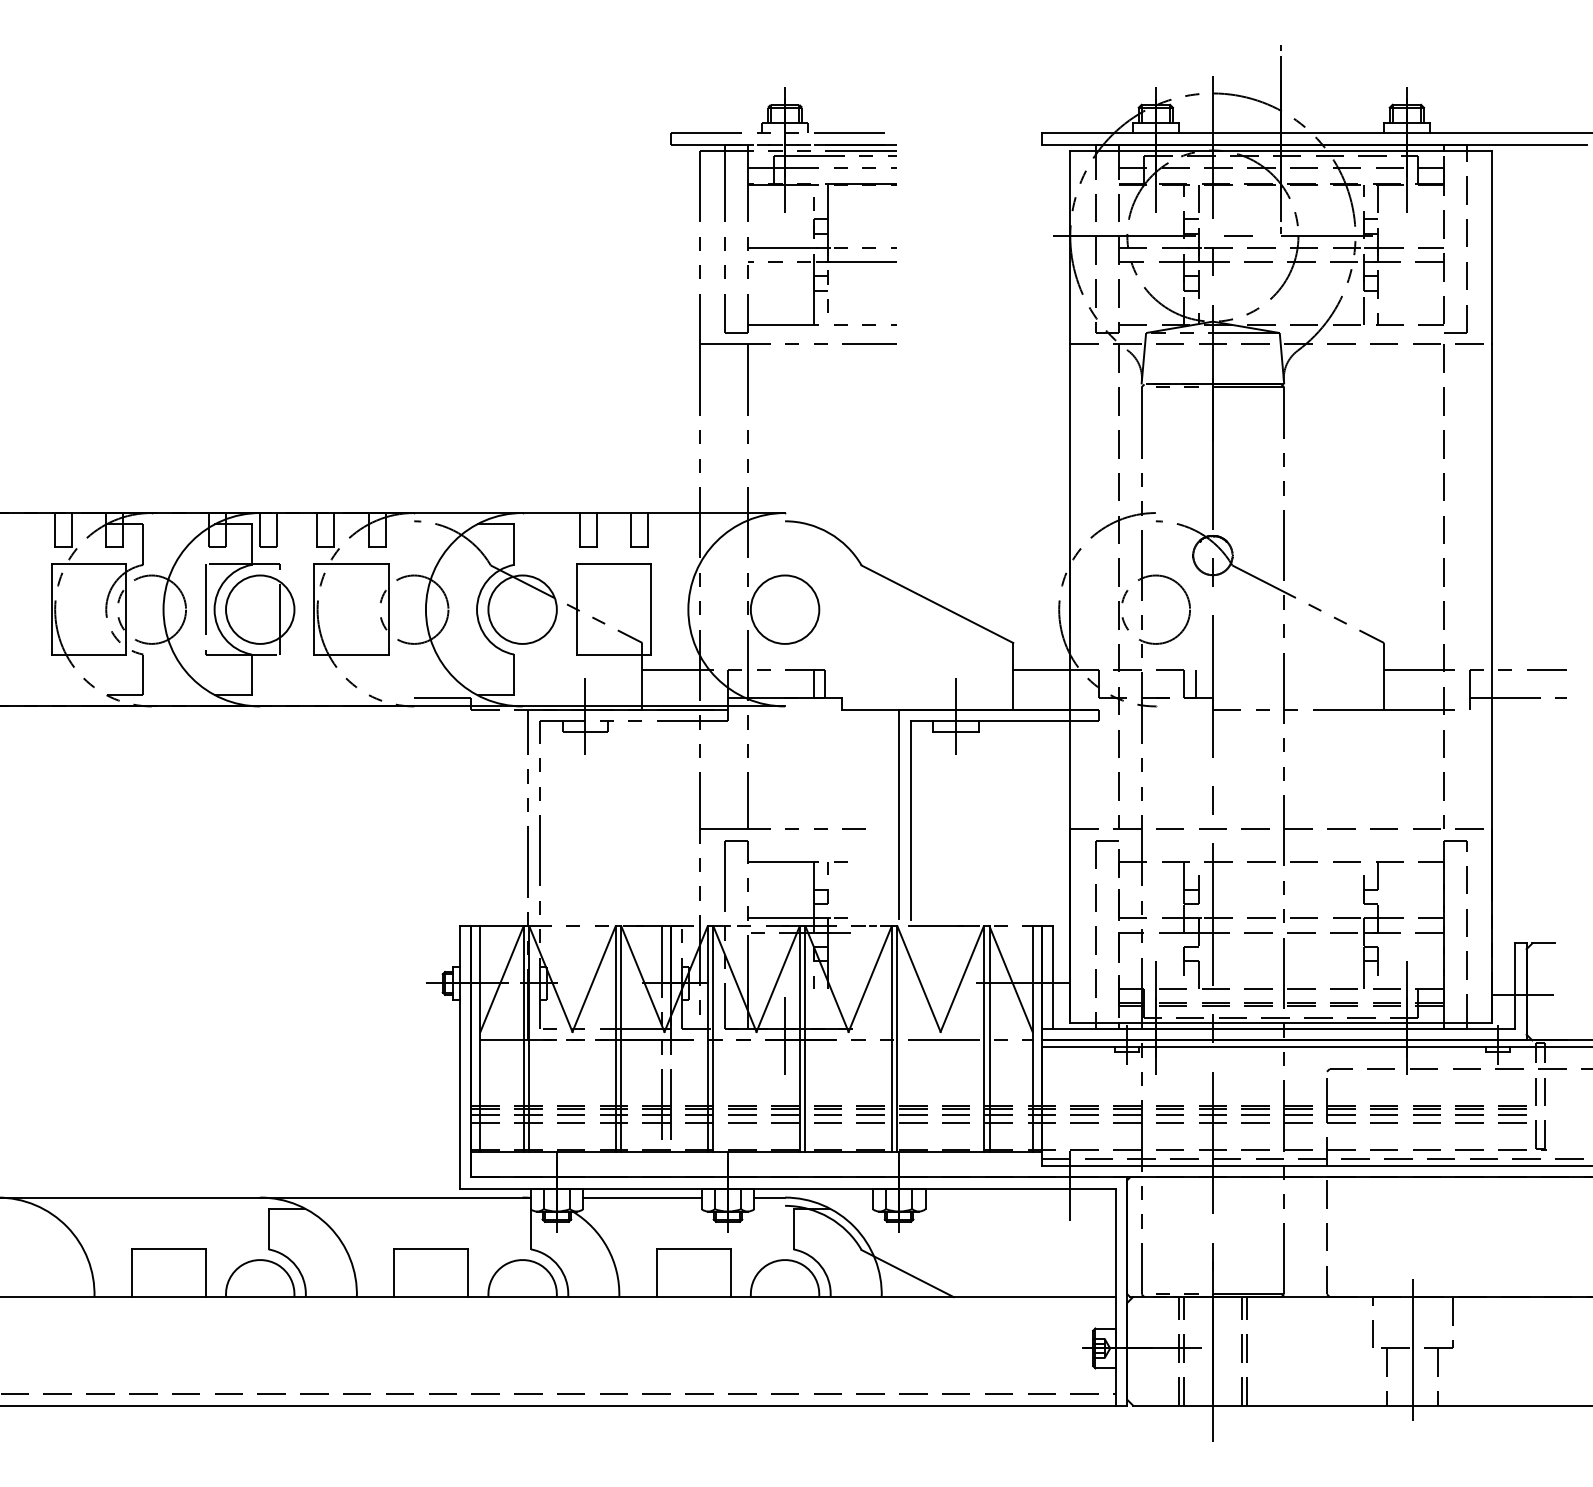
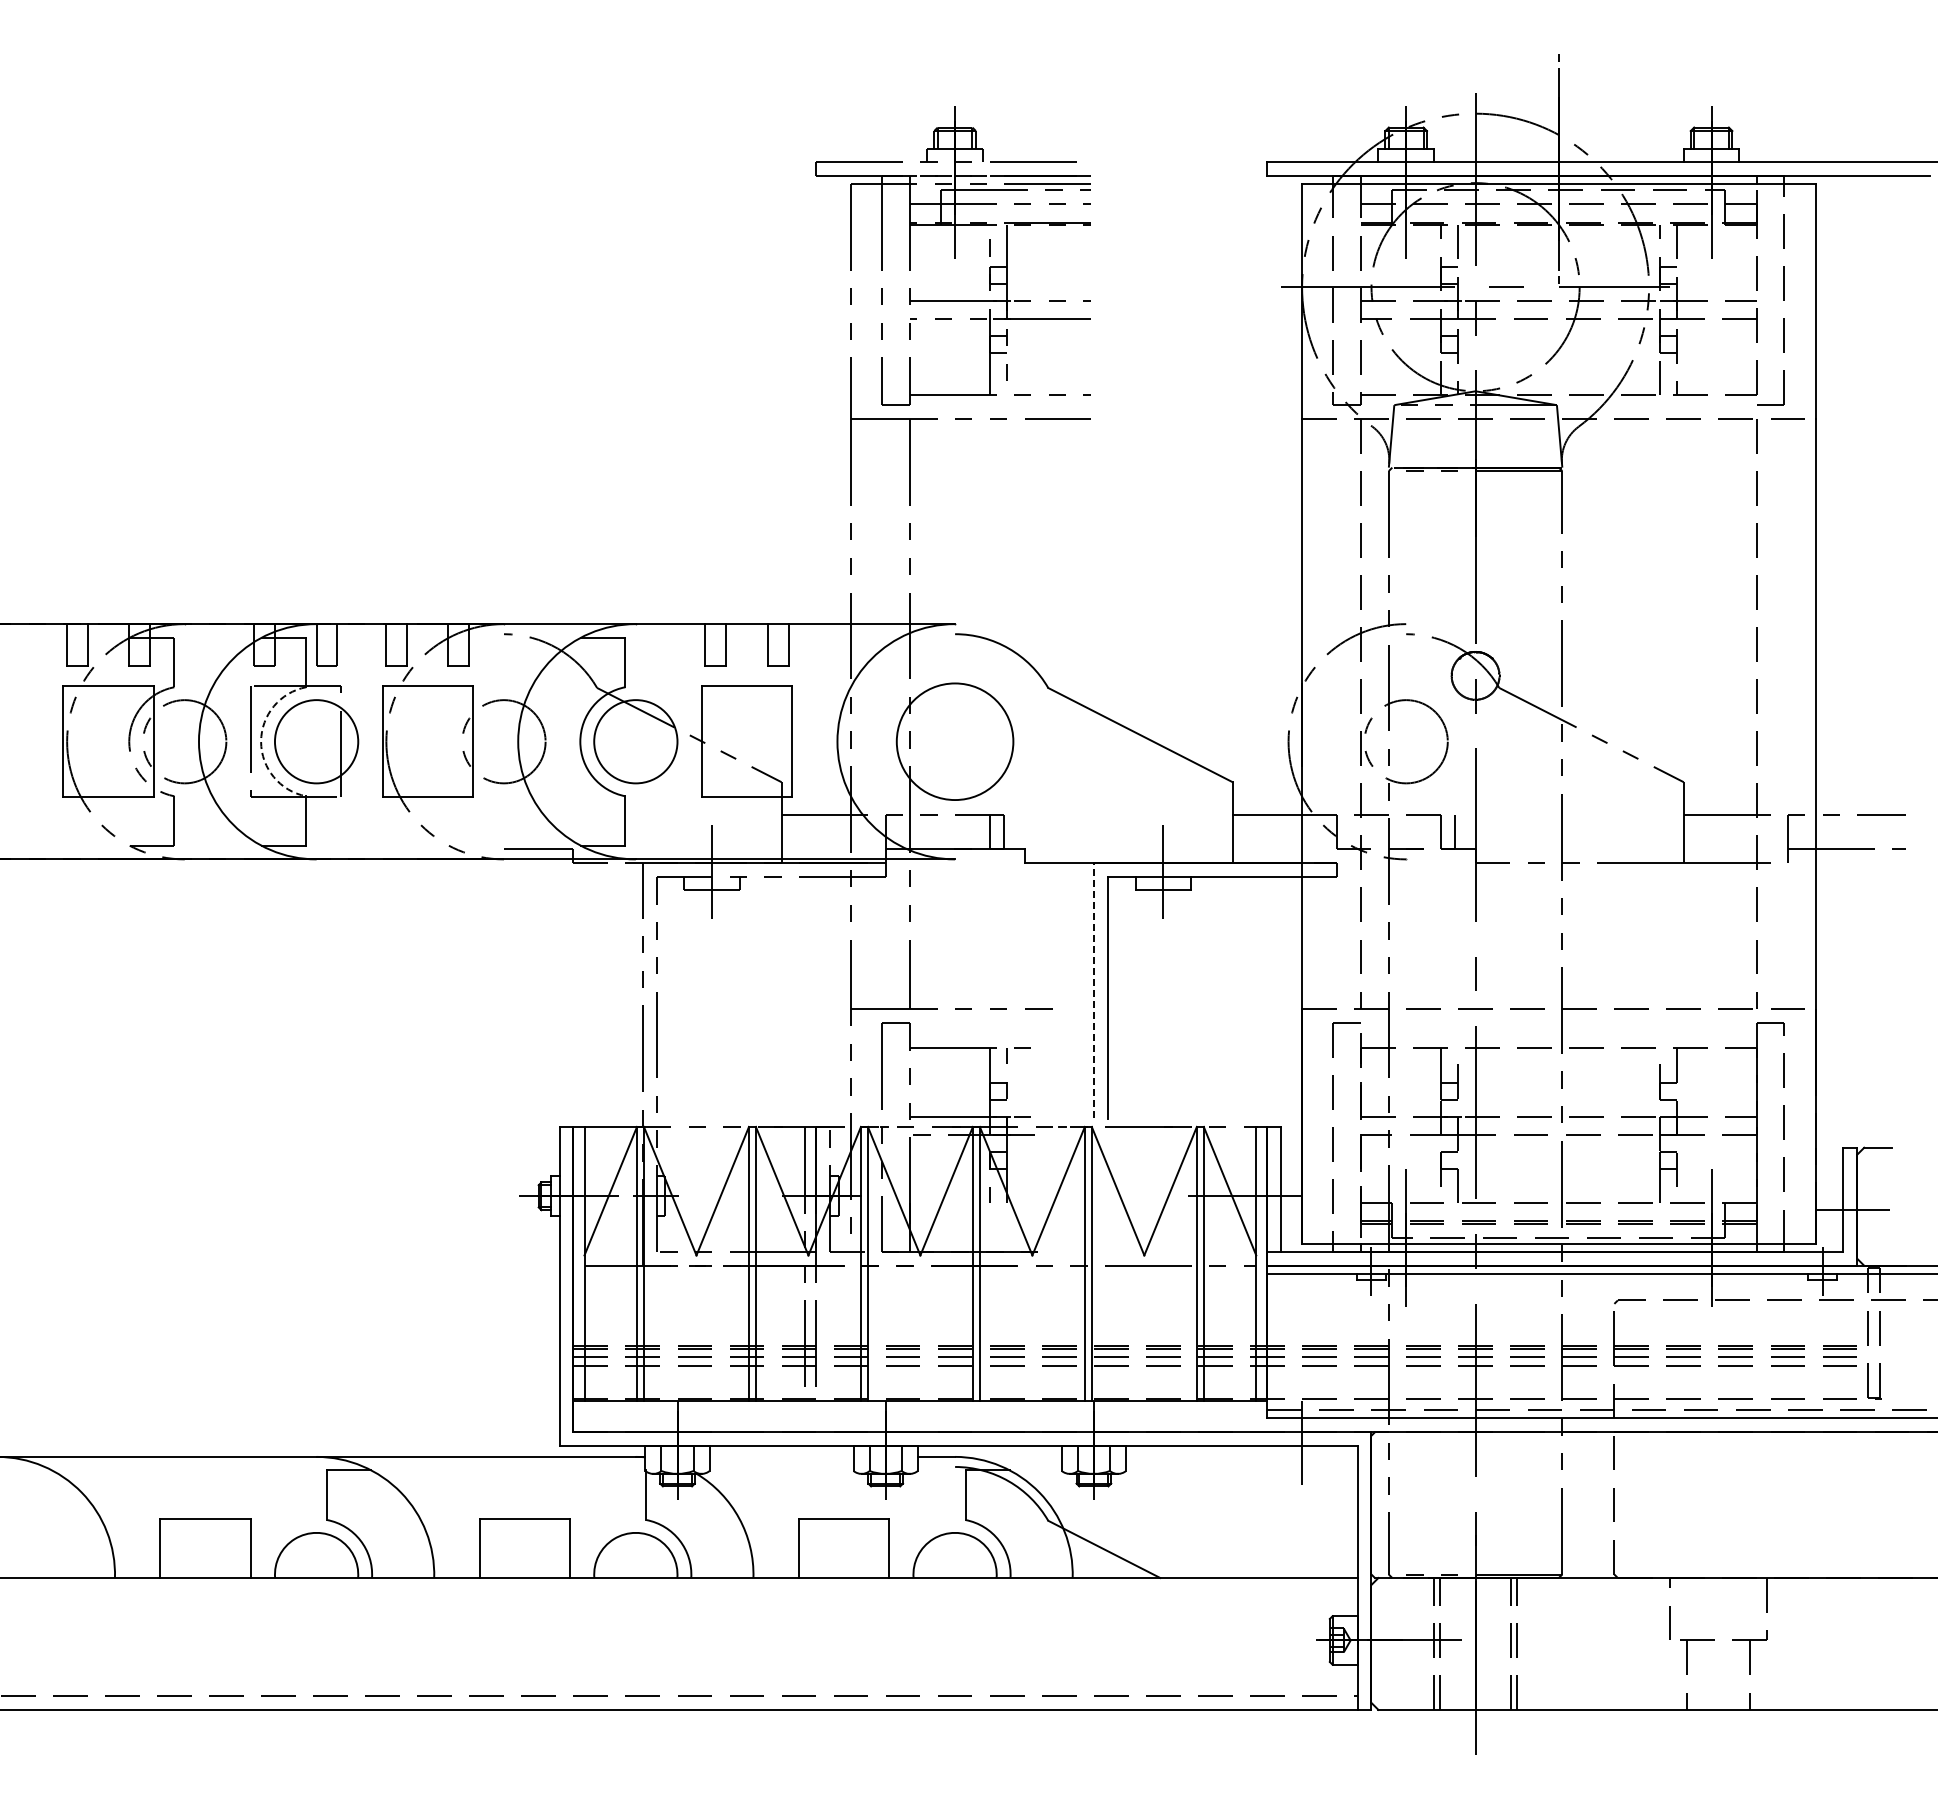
arc: (214, 609) -> (261, 741), solid -> dashed
circle: (784, 609) -> (954, 741), size x1.4
line: (898, 813) -> (1093, 989), solid -> dashed
line: (785, 1036) -> (955, 1260), removed
line: (642, 1197) -> (781, 1456), removed
line: (1412, 1350) -> (1718, 1642), removed

